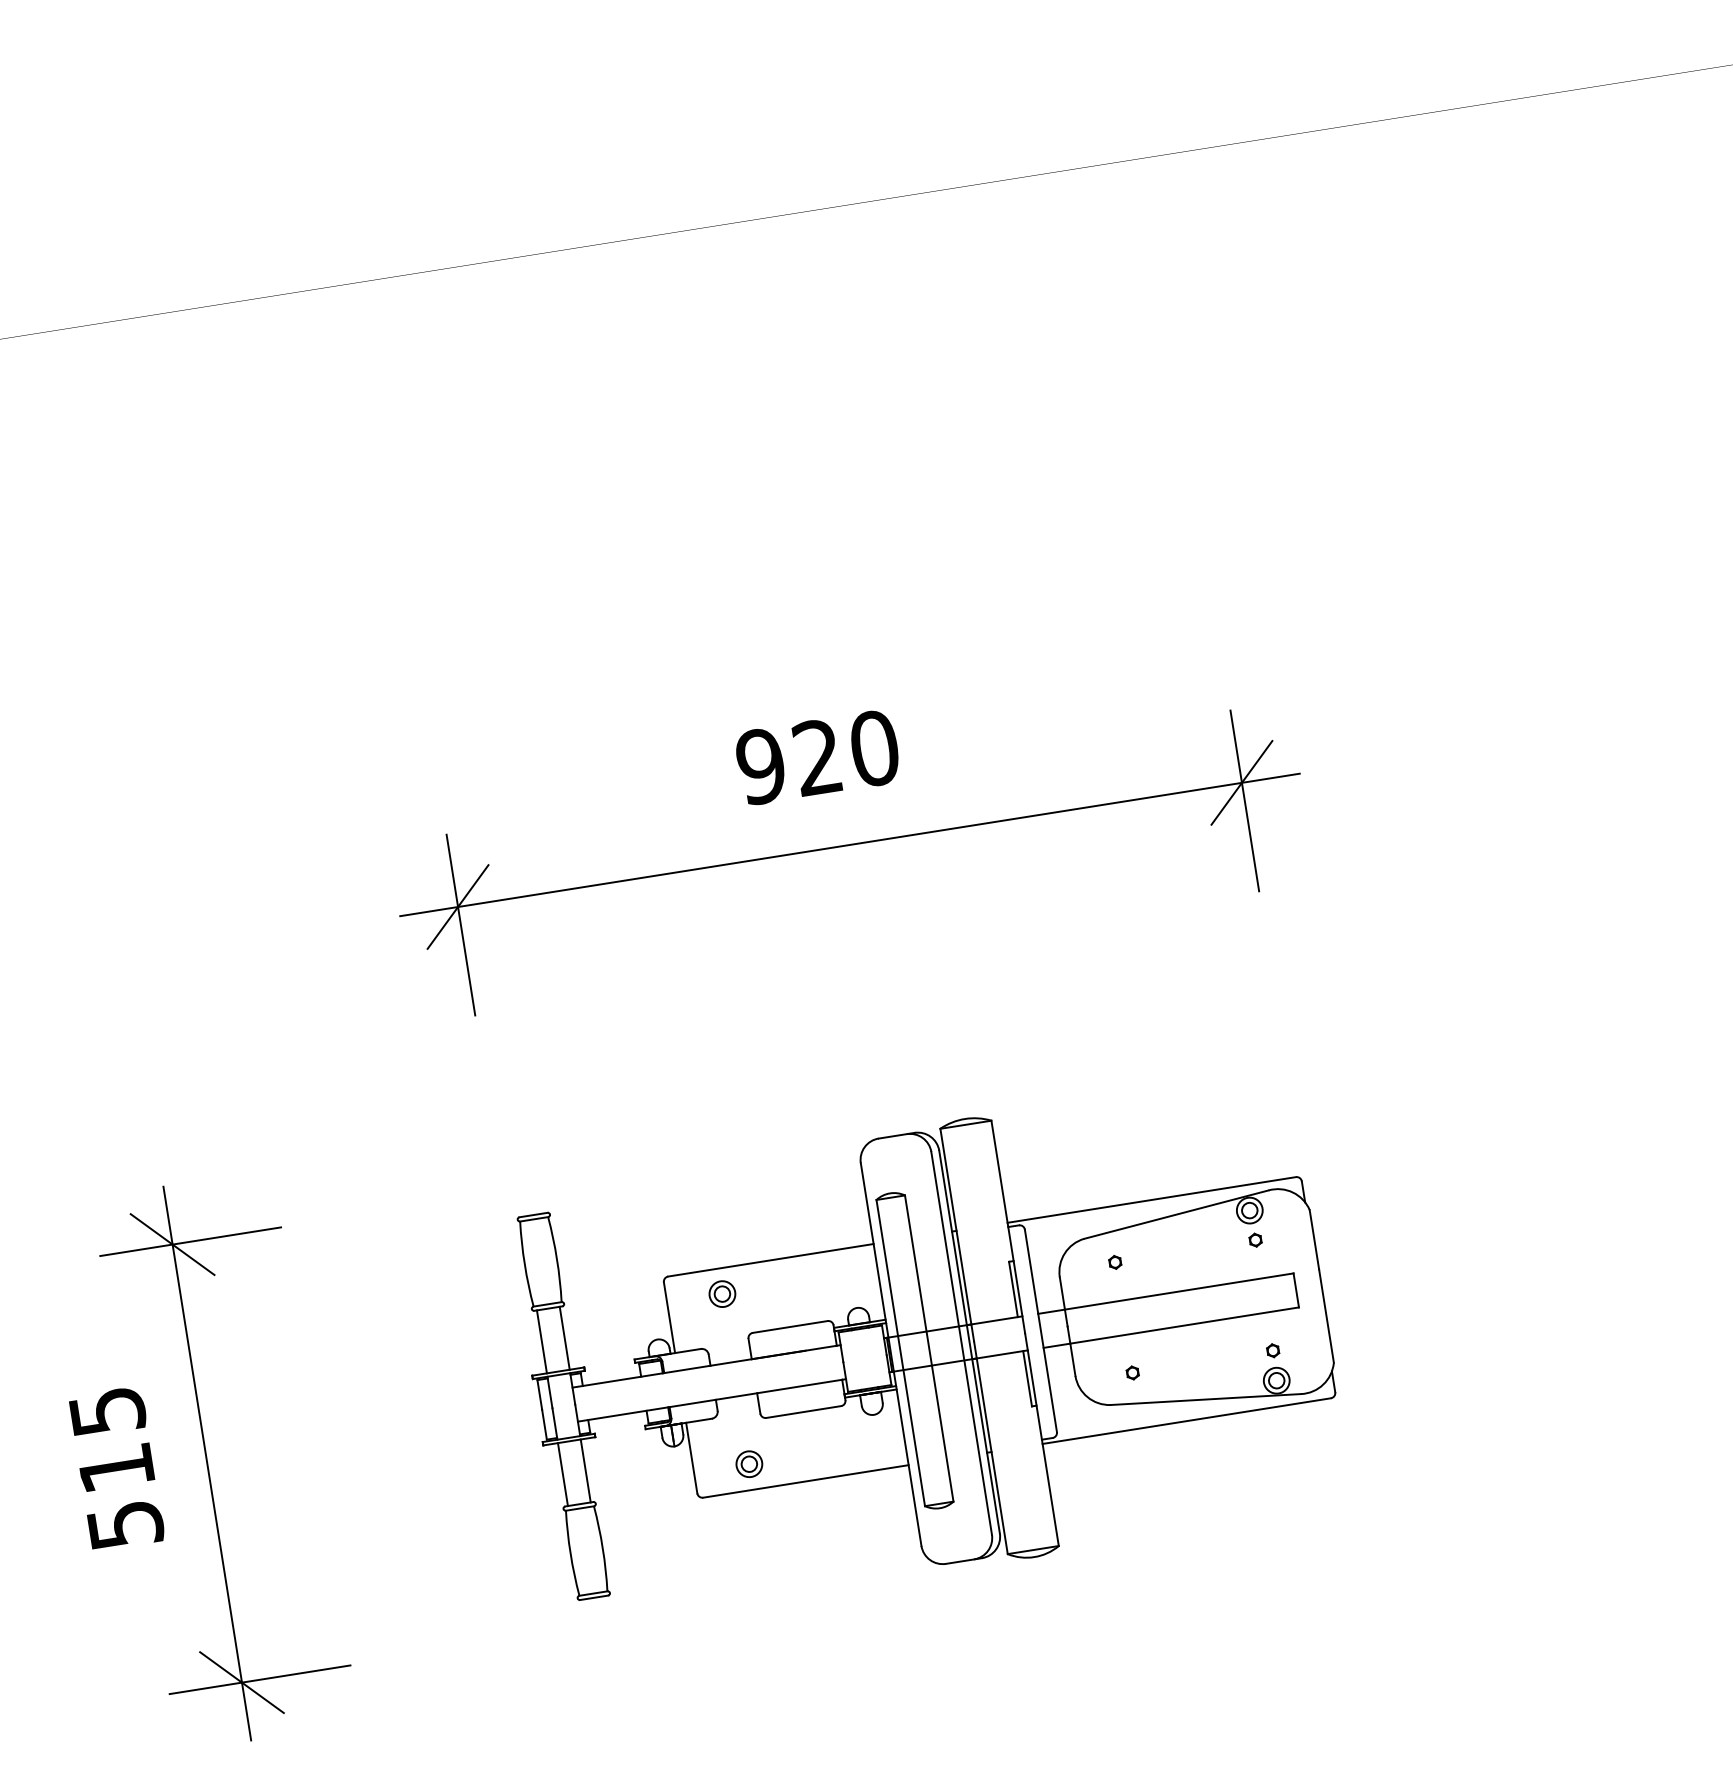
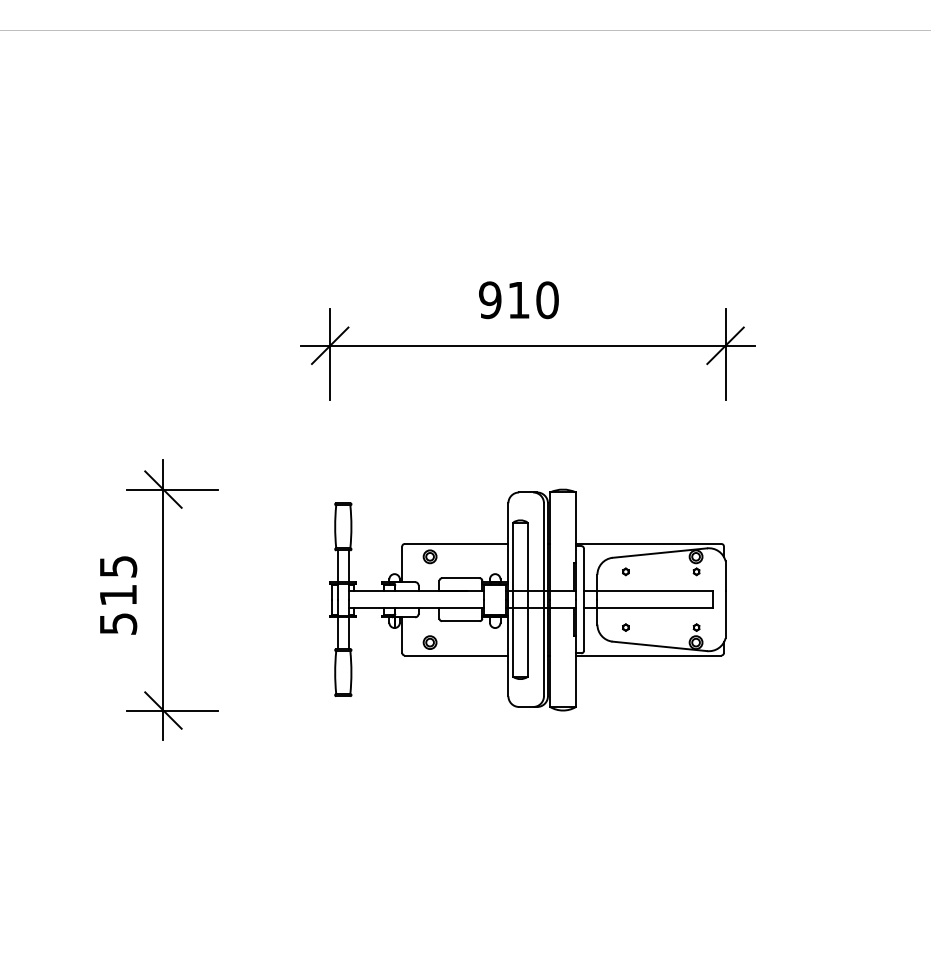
text: (816, 756) -> (518, 299), 920 -> 910

